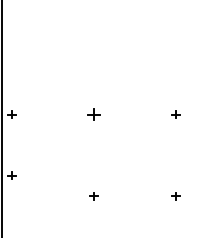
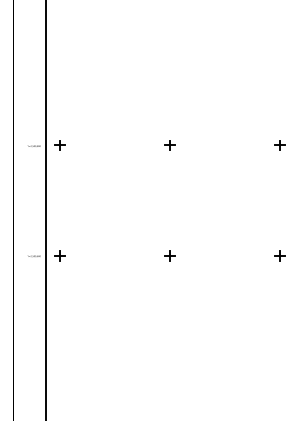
part: (93, 114) -> (169, 145), size x0.62
part: (11, 175) -> (59, 255), moved

